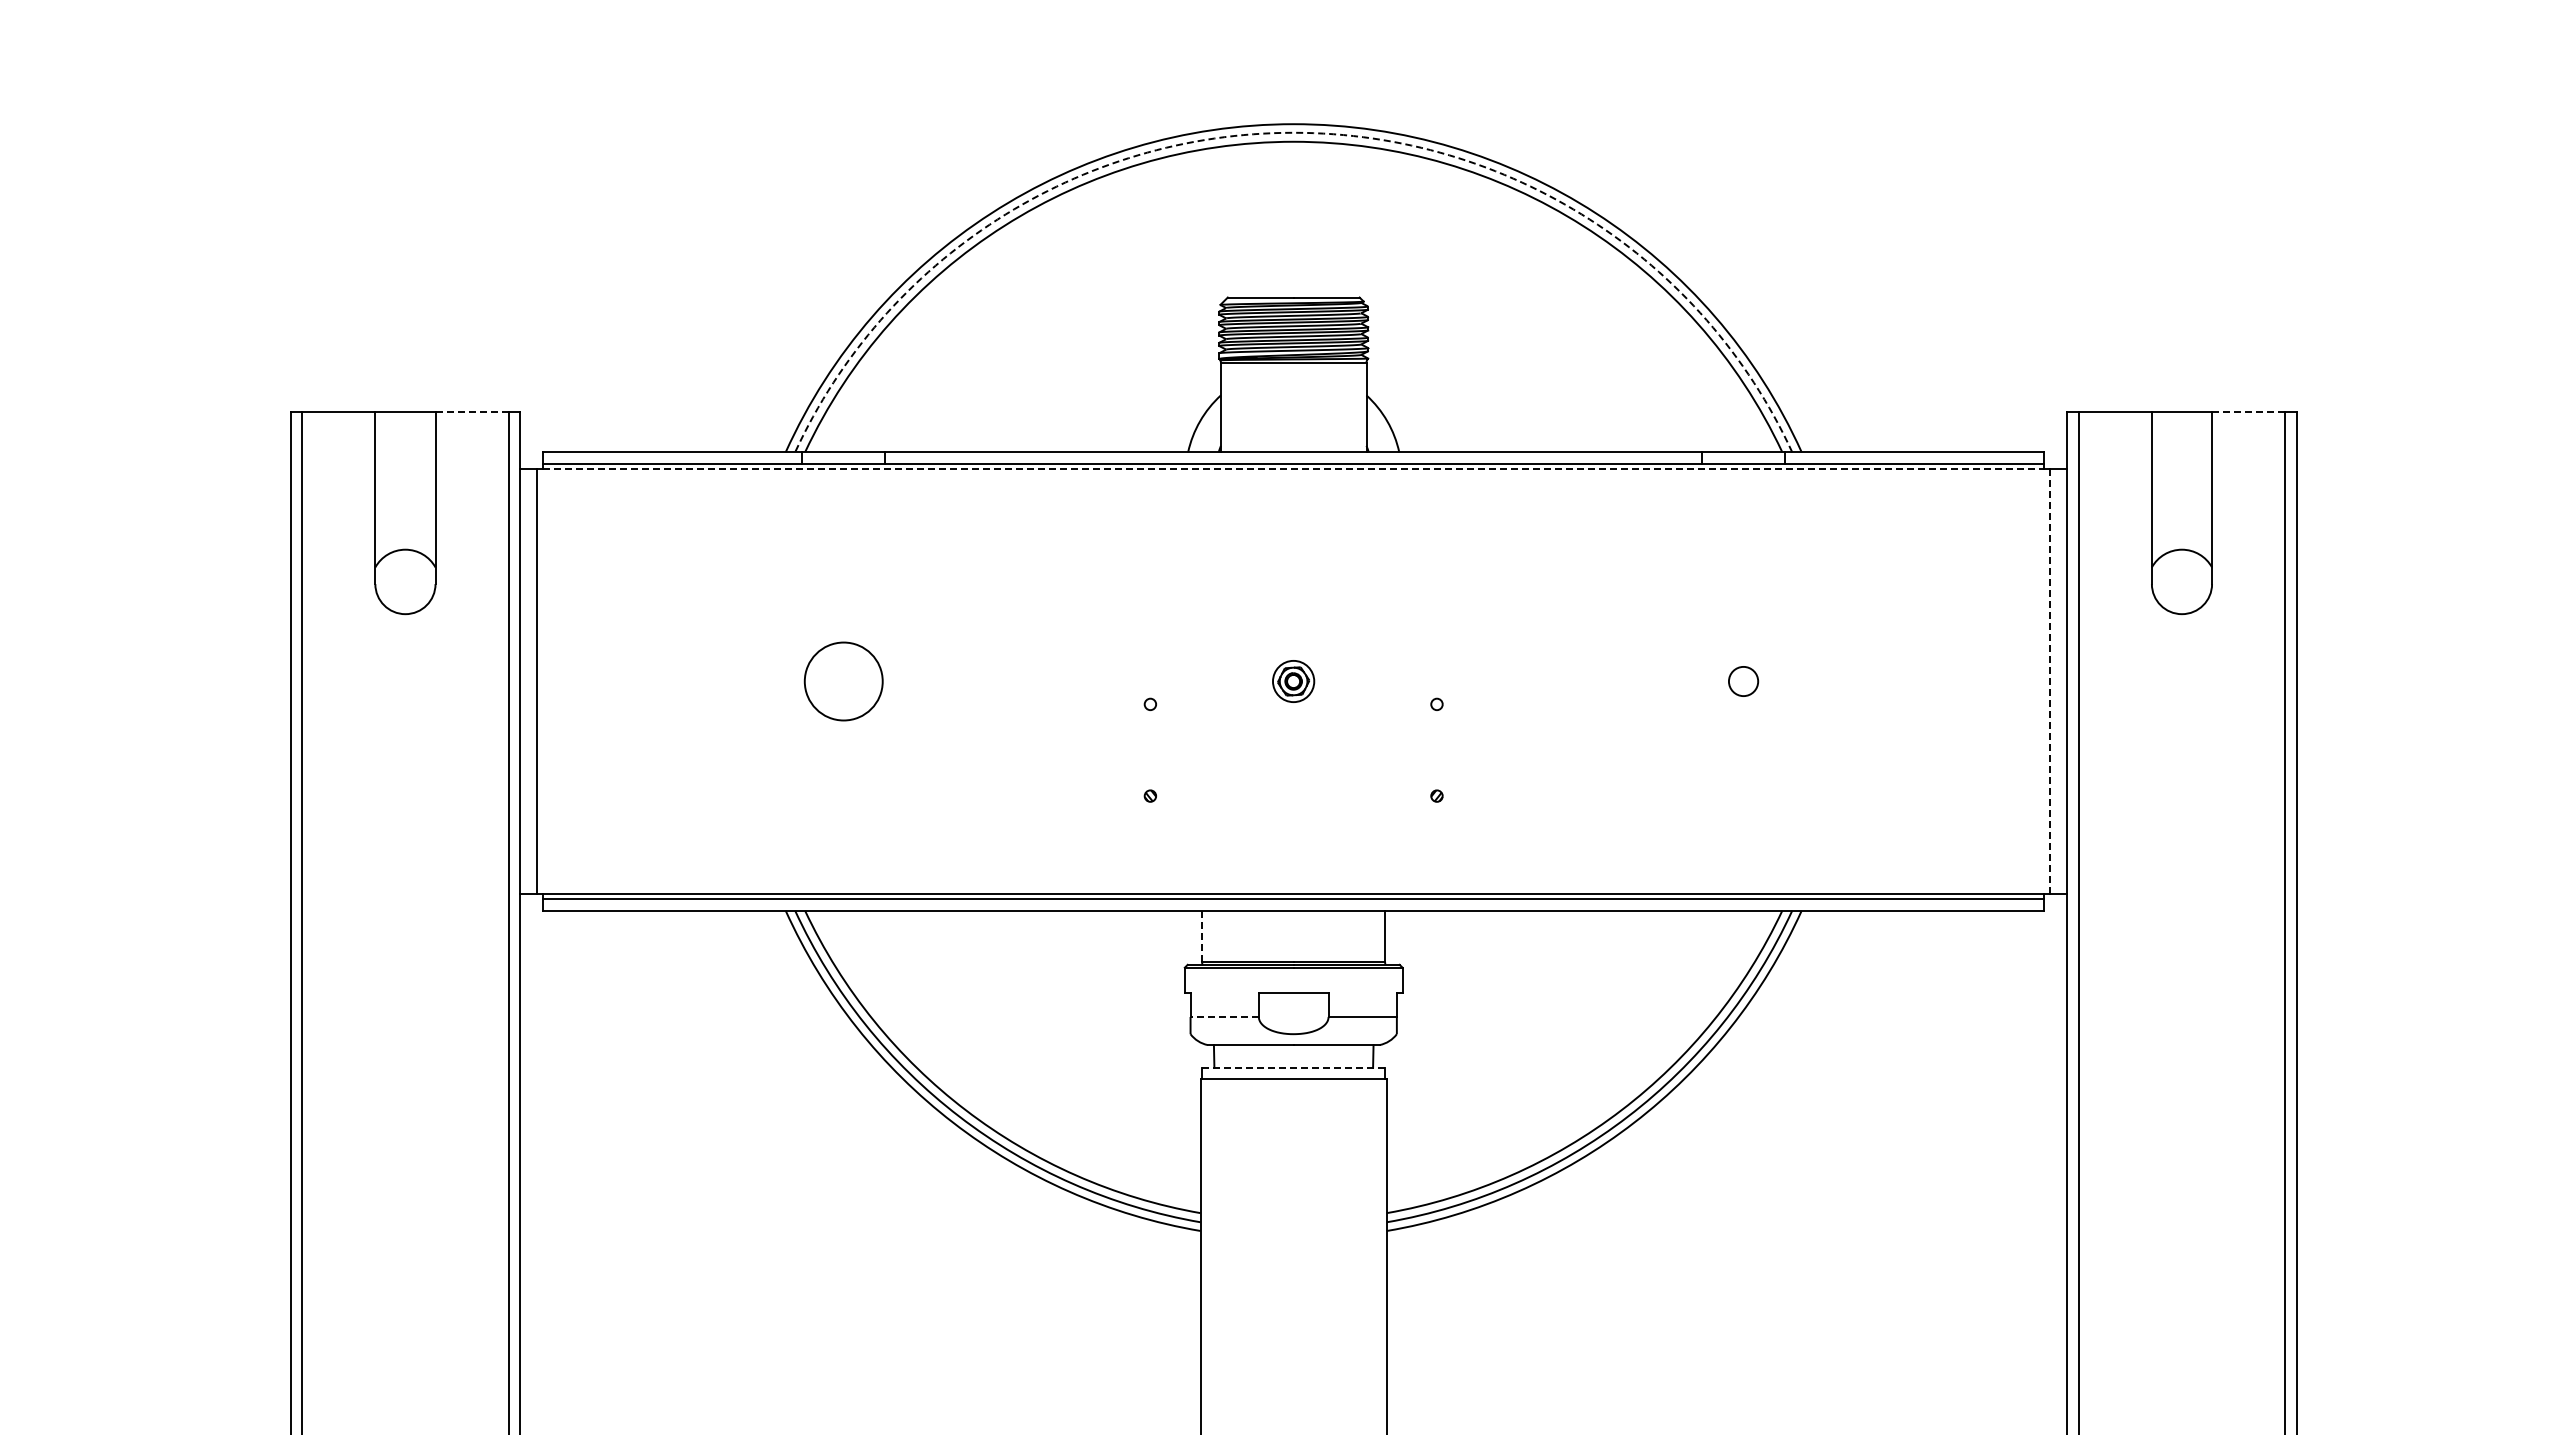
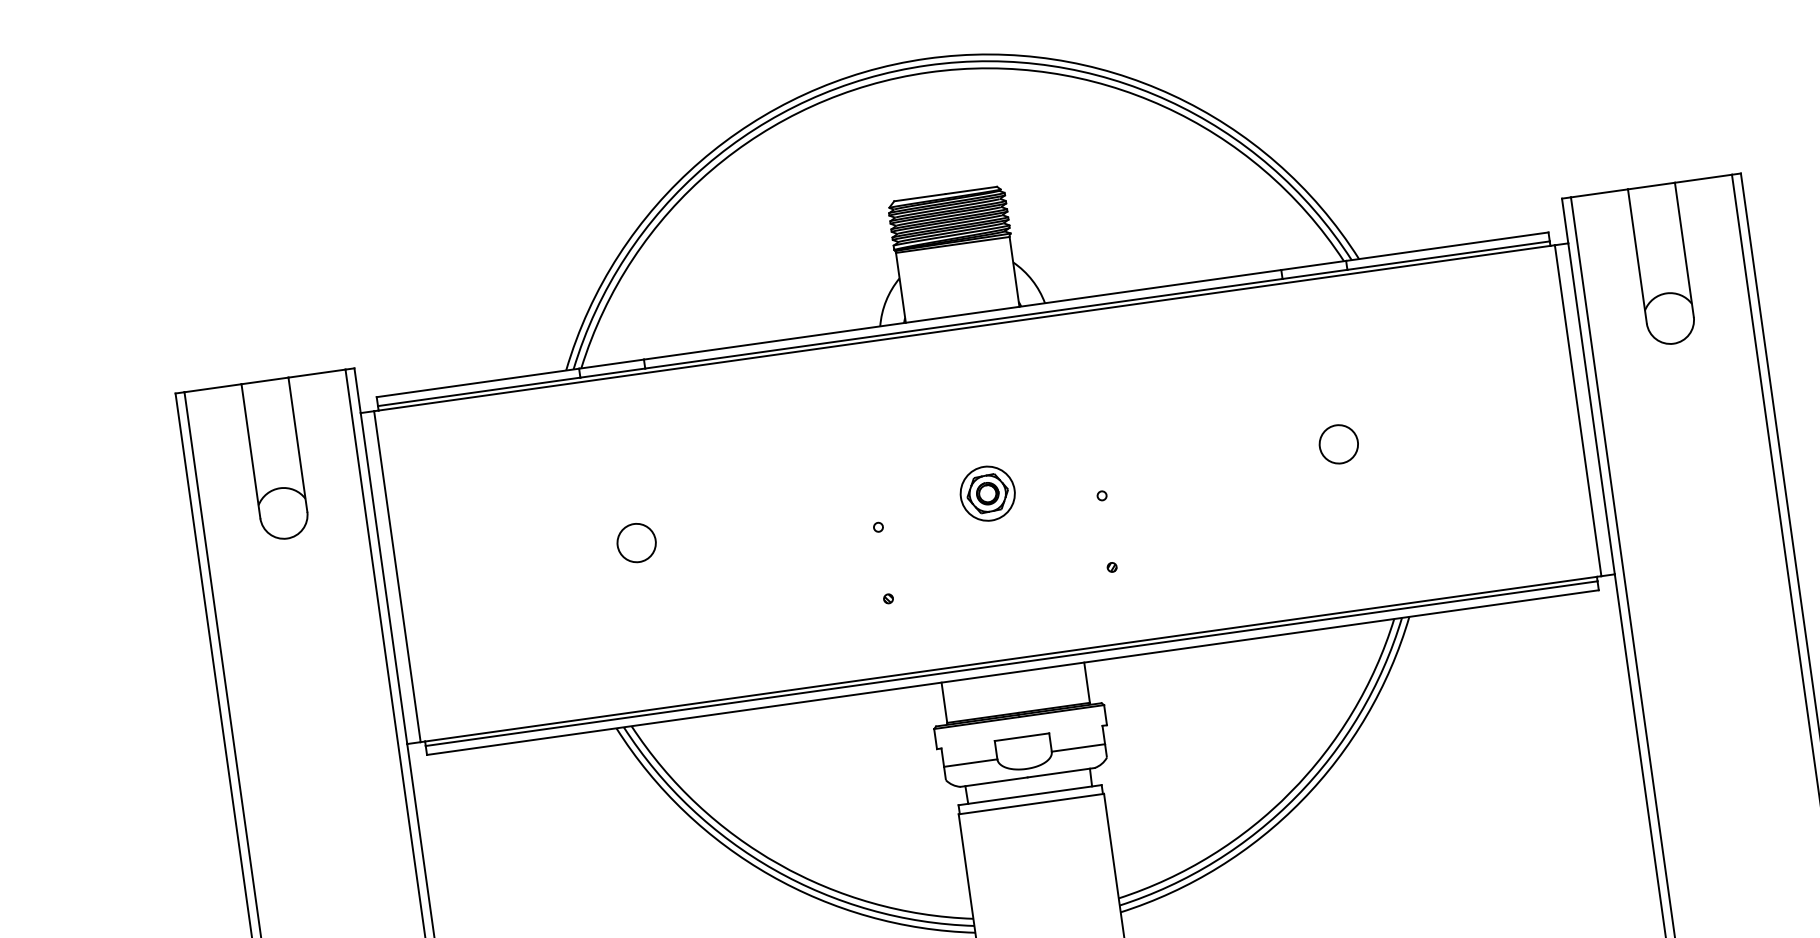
arc: (1293, 132) -> (927, 65), dashed -> solid
line: (472, 412) -> (317, 373), dashed -> solid
line: (2248, 412) -> (1703, 179), dashed -> solid
line: (1293, 469) -> (964, 328), dashed -> solid
circle: (843, 681) -> (636, 543), size x0.62
part: (1293, 681) -> (987, 493), size x1.67
circle: (1743, 681) -> (1338, 444), size x1.67
line: (2050, 681) -> (1578, 410), dashed -> solid
line: (1202, 936) -> (944, 702), dashed -> solid
line: (1224, 1016) -> (970, 762), dashed -> solid
line: (1293, 1067) -> (1029, 794), dashed -> solid

